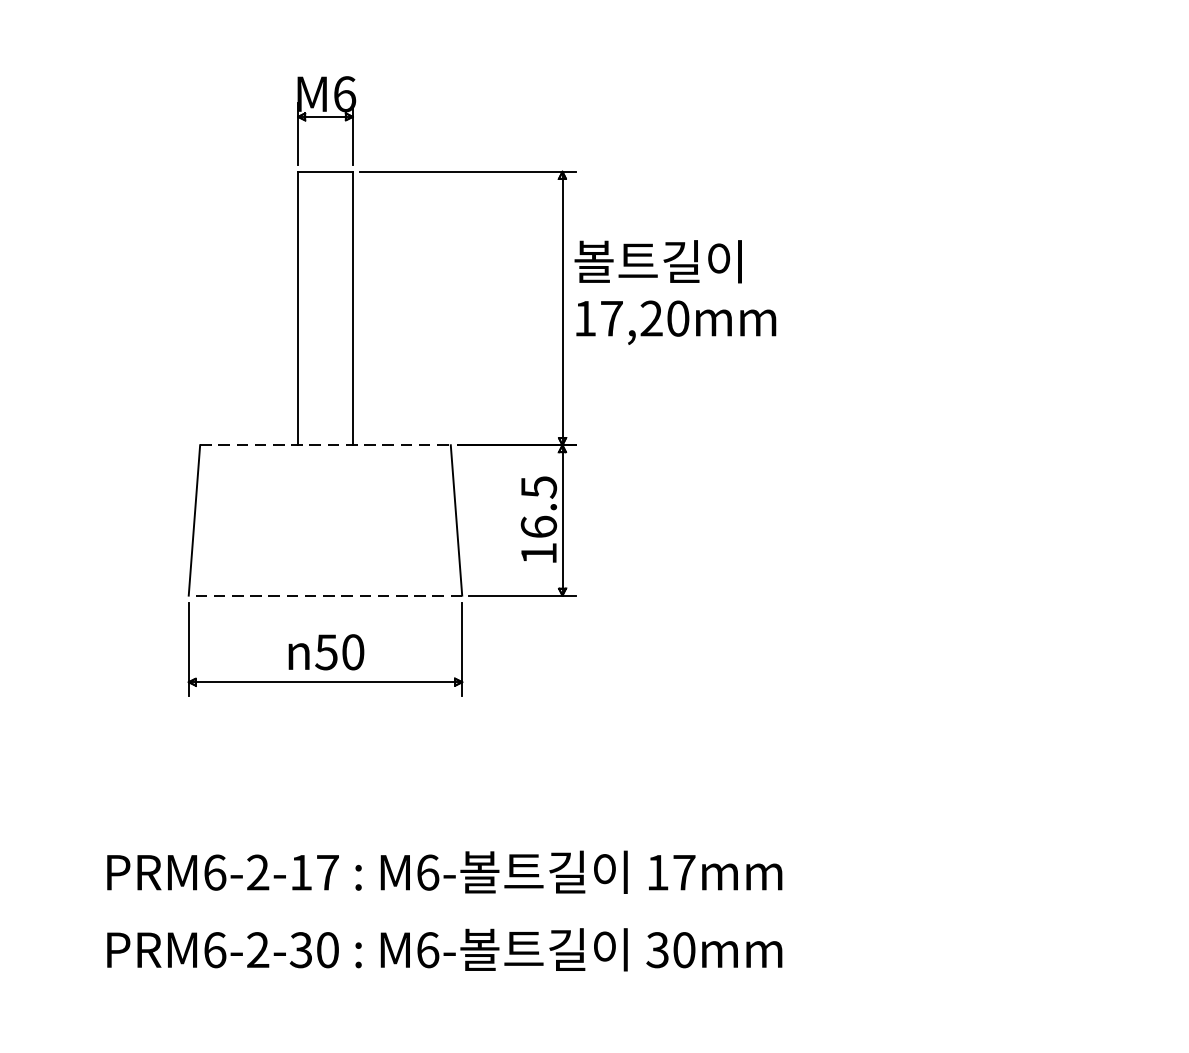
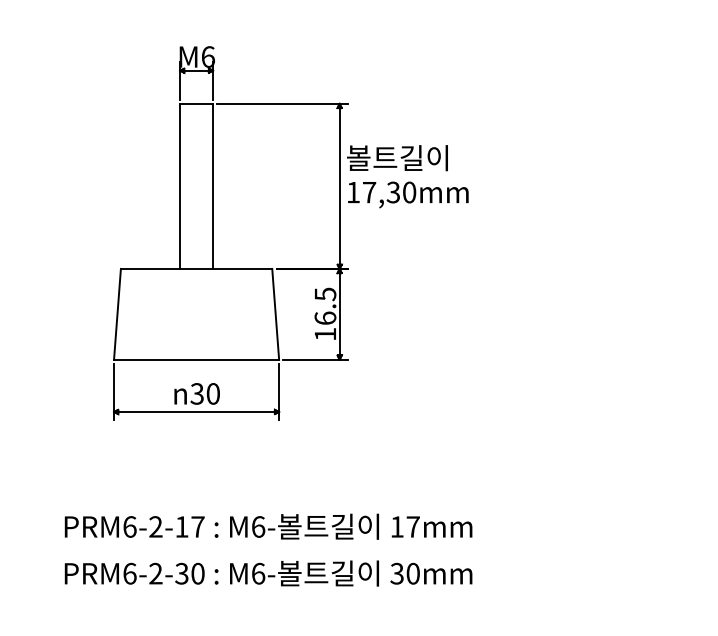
text: (651, 318) -> (393, 192), 17,20mm -> 17,30mm
line: (325, 444) -> (196, 268), dashed -> solid
line: (325, 595) -> (196, 359), dashed -> solid
text: (325, 651) -> (196, 393), 50 -> 30

